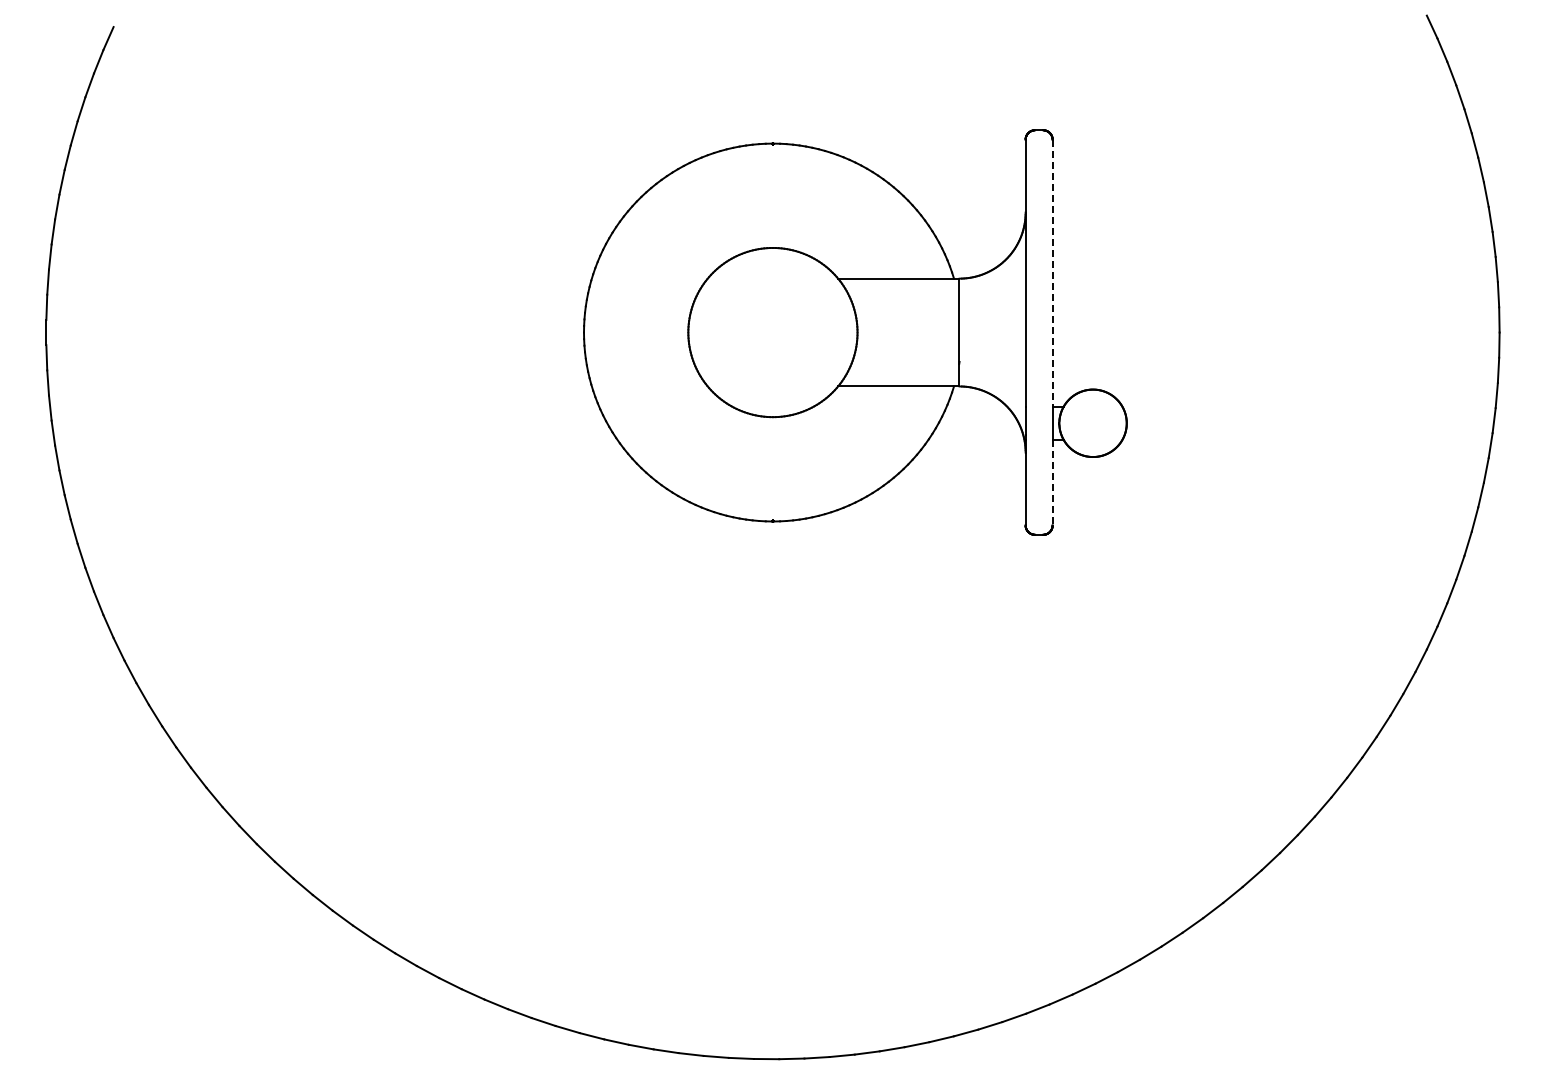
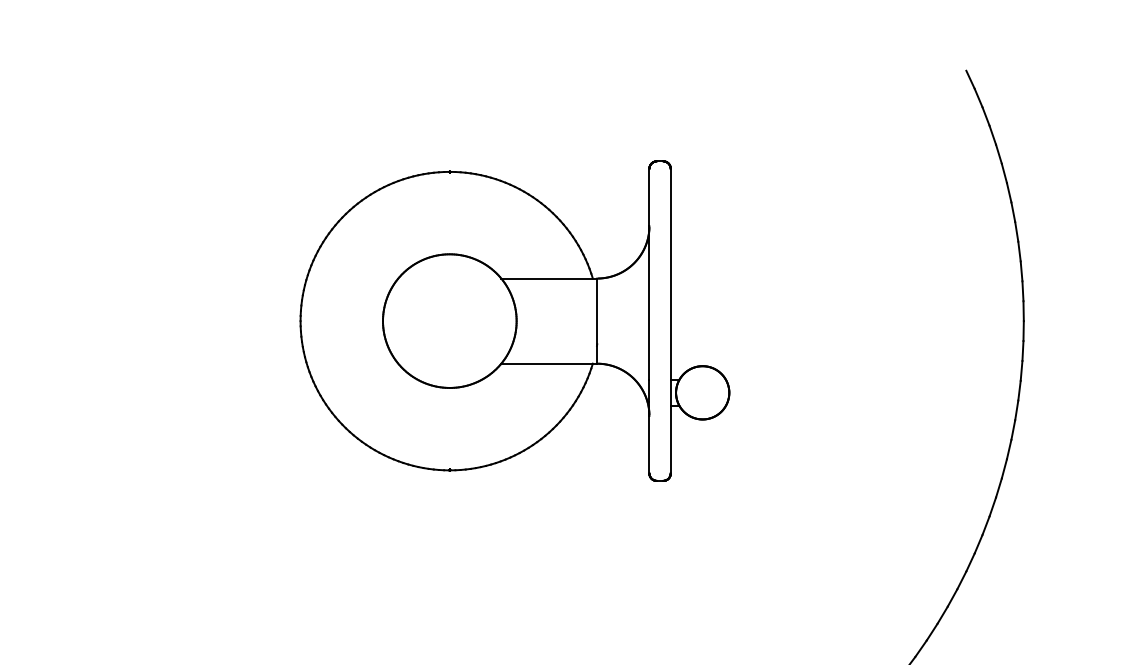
line: (1052, 273) -> (670, 274), dashed -> solid
line: (1052, 482) -> (670, 439), dashed -> solid

